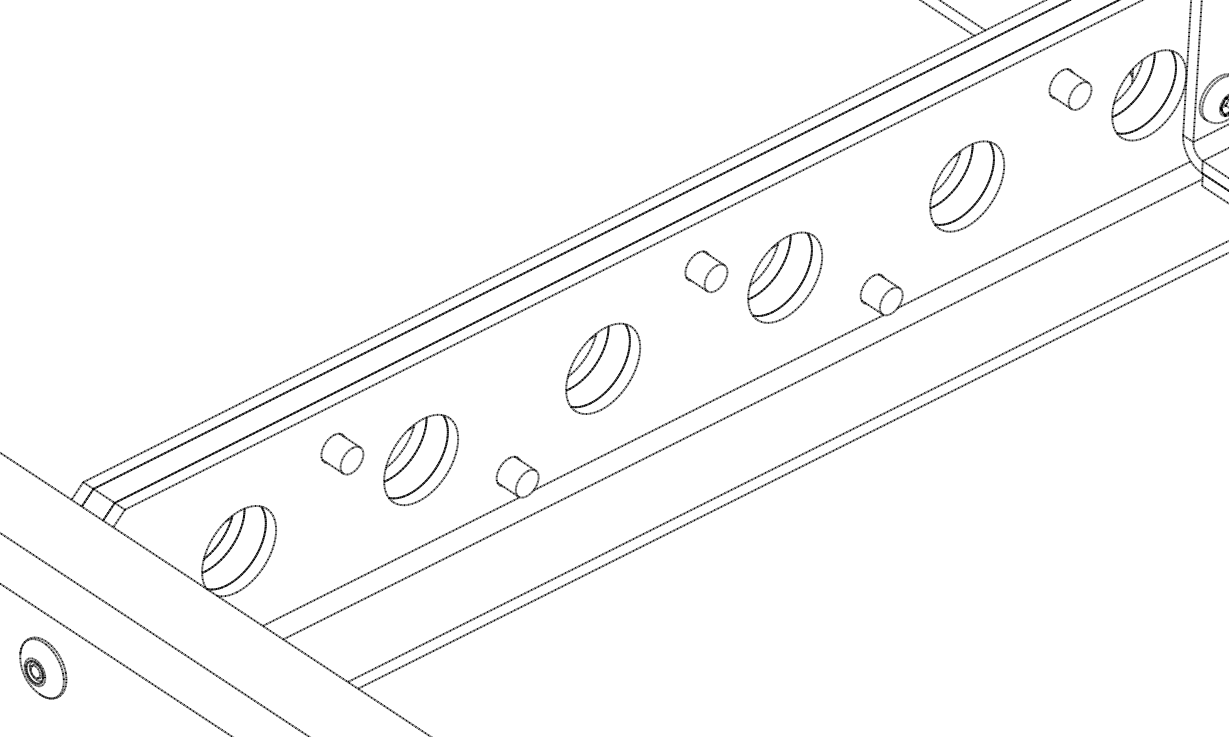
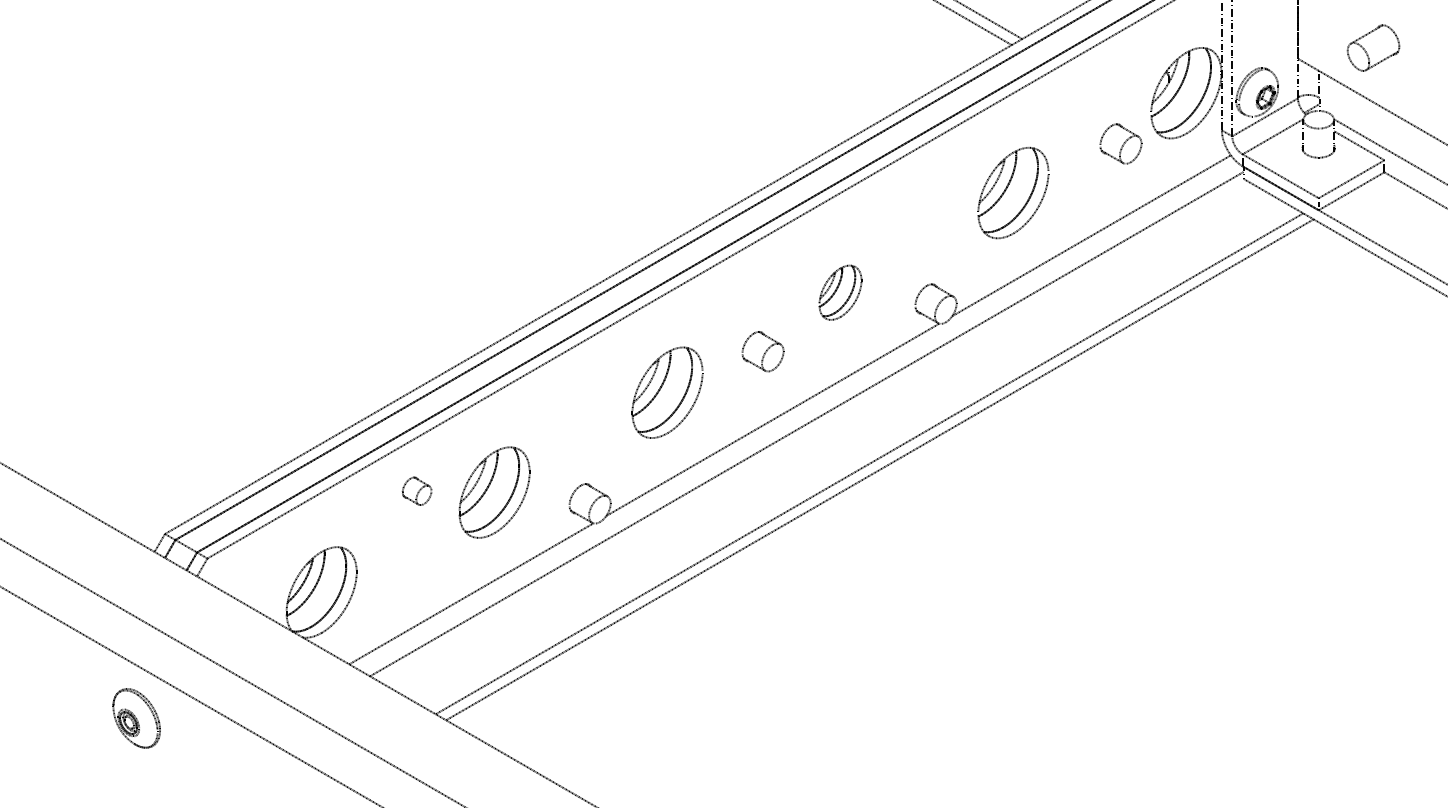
part: (1070, 88) -> (1120, 143), moved
part: (705, 271) -> (762, 351), moved
part: (785, 277) -> (840, 292), size x0.6
part: (341, 453) -> (416, 490), size x0.7

